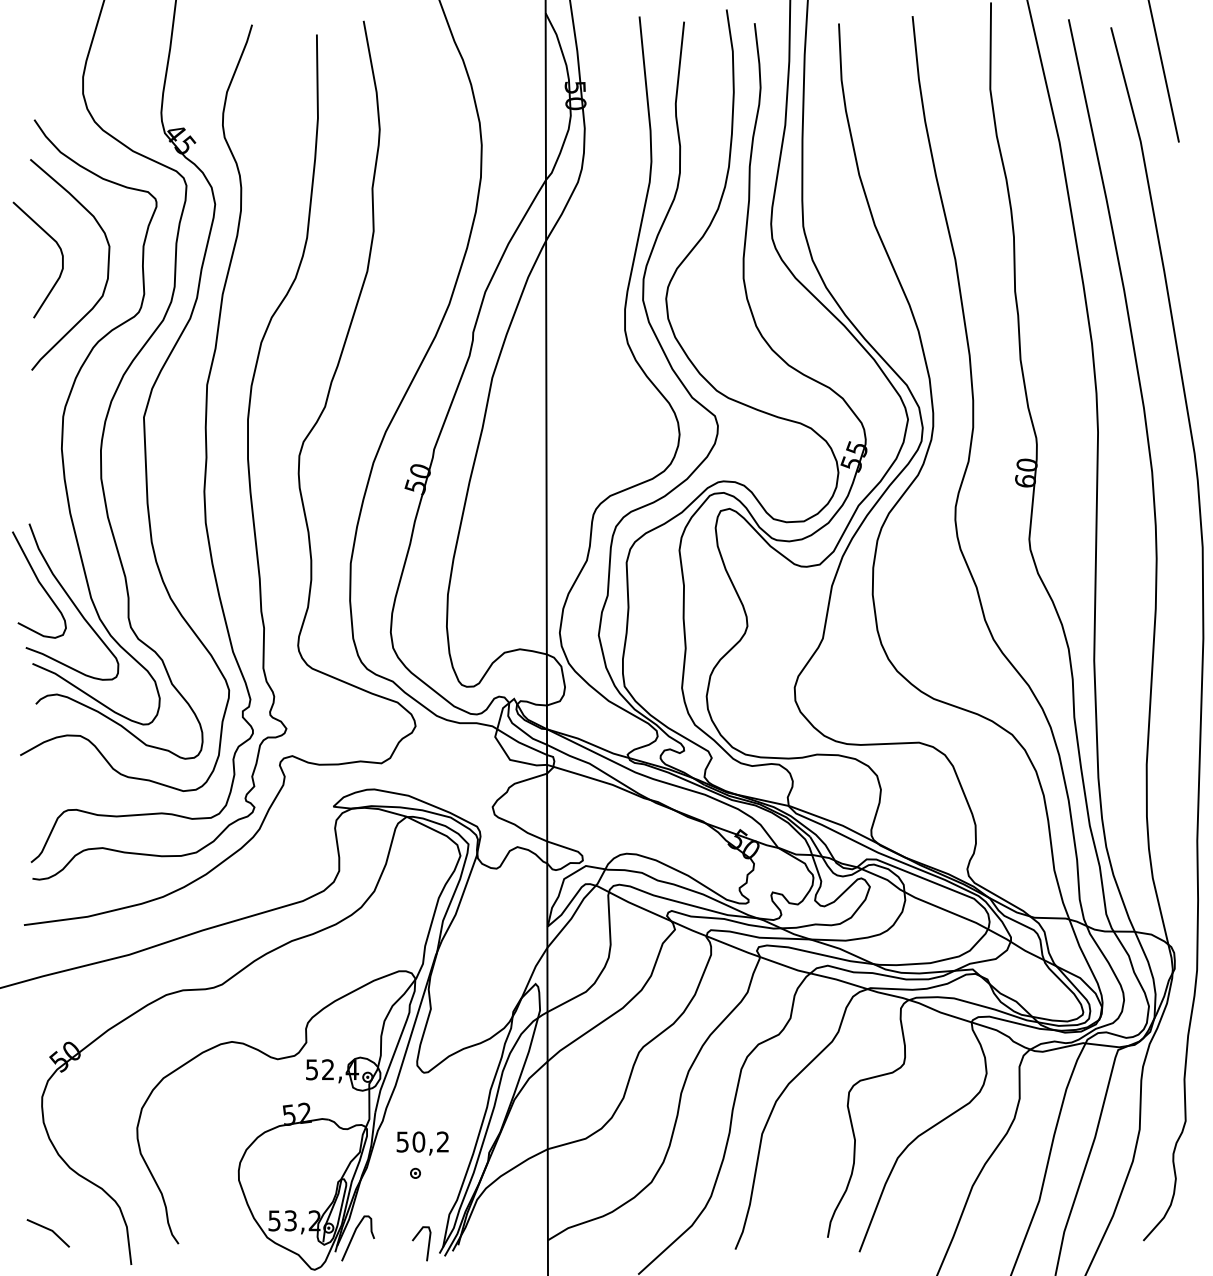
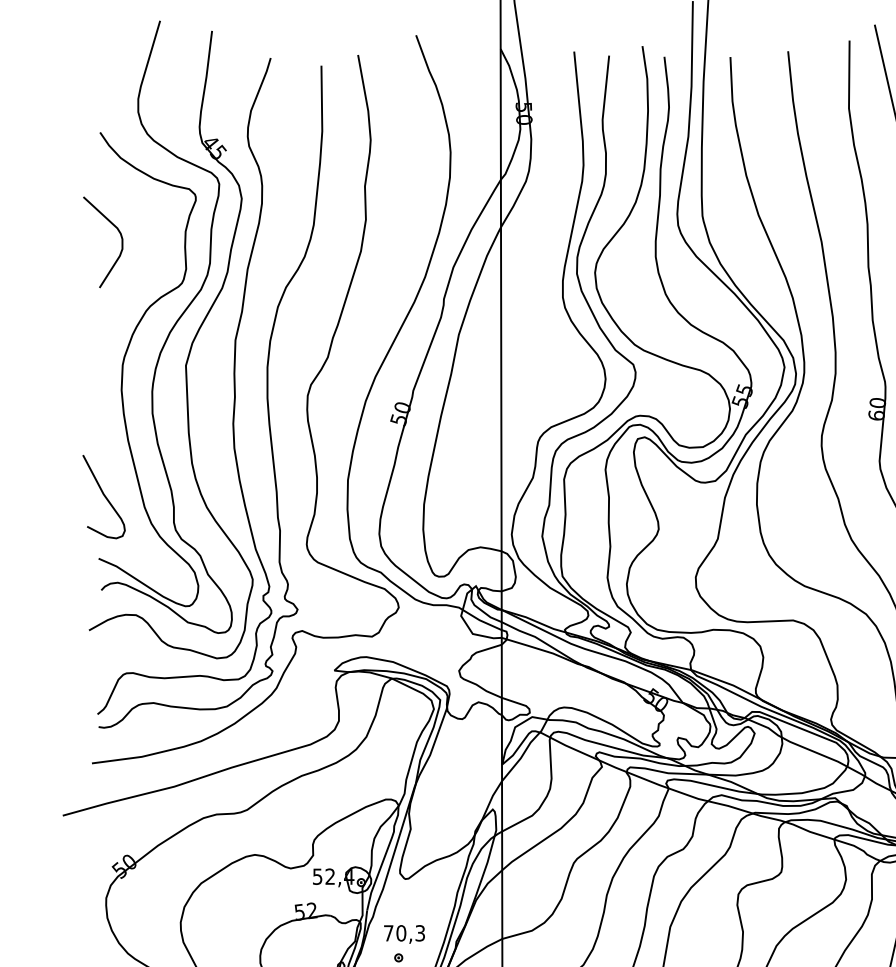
curve: (107, 264) -> (157, 245), removed
curve: (72, 601) -> (129, 509), removed
text: (422, 1141) -> (404, 932), 50,2 -> 70,3

